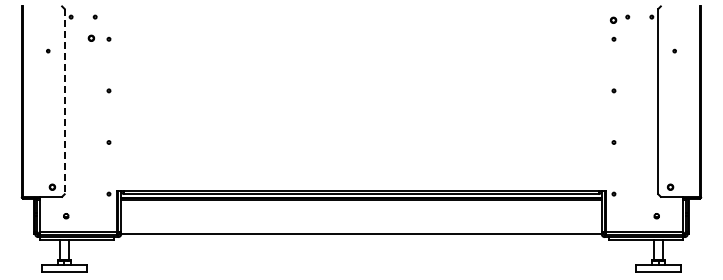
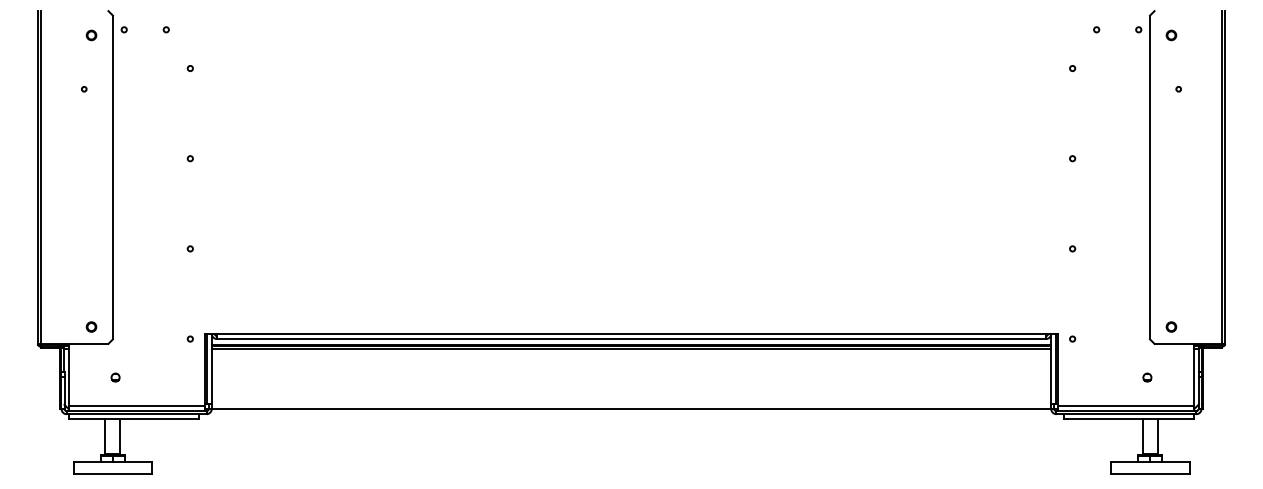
part: (613, 19) -> (1171, 33), moved
part: (91, 37) -> (91, 33), moved
line: (64, 101) -> (112, 177), dashed -> solid

